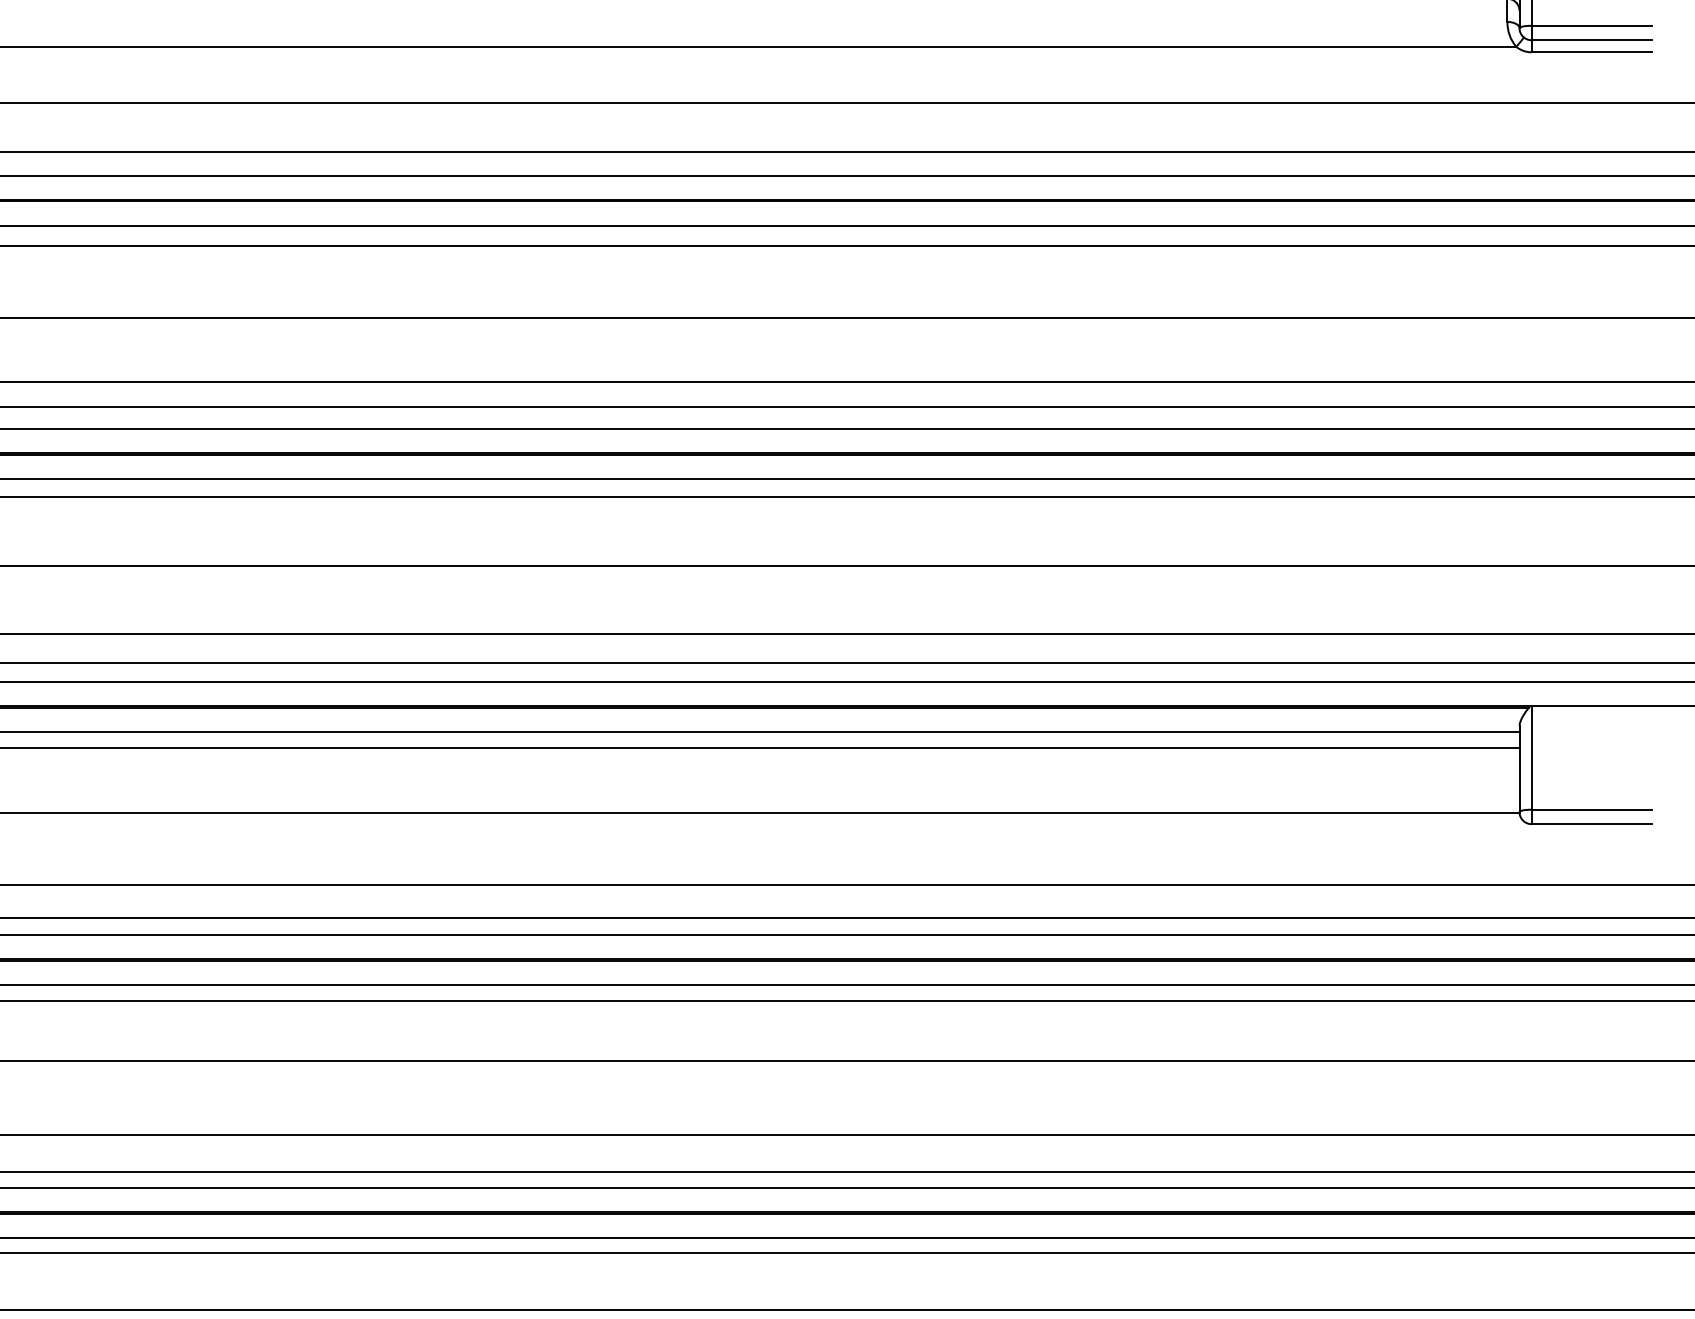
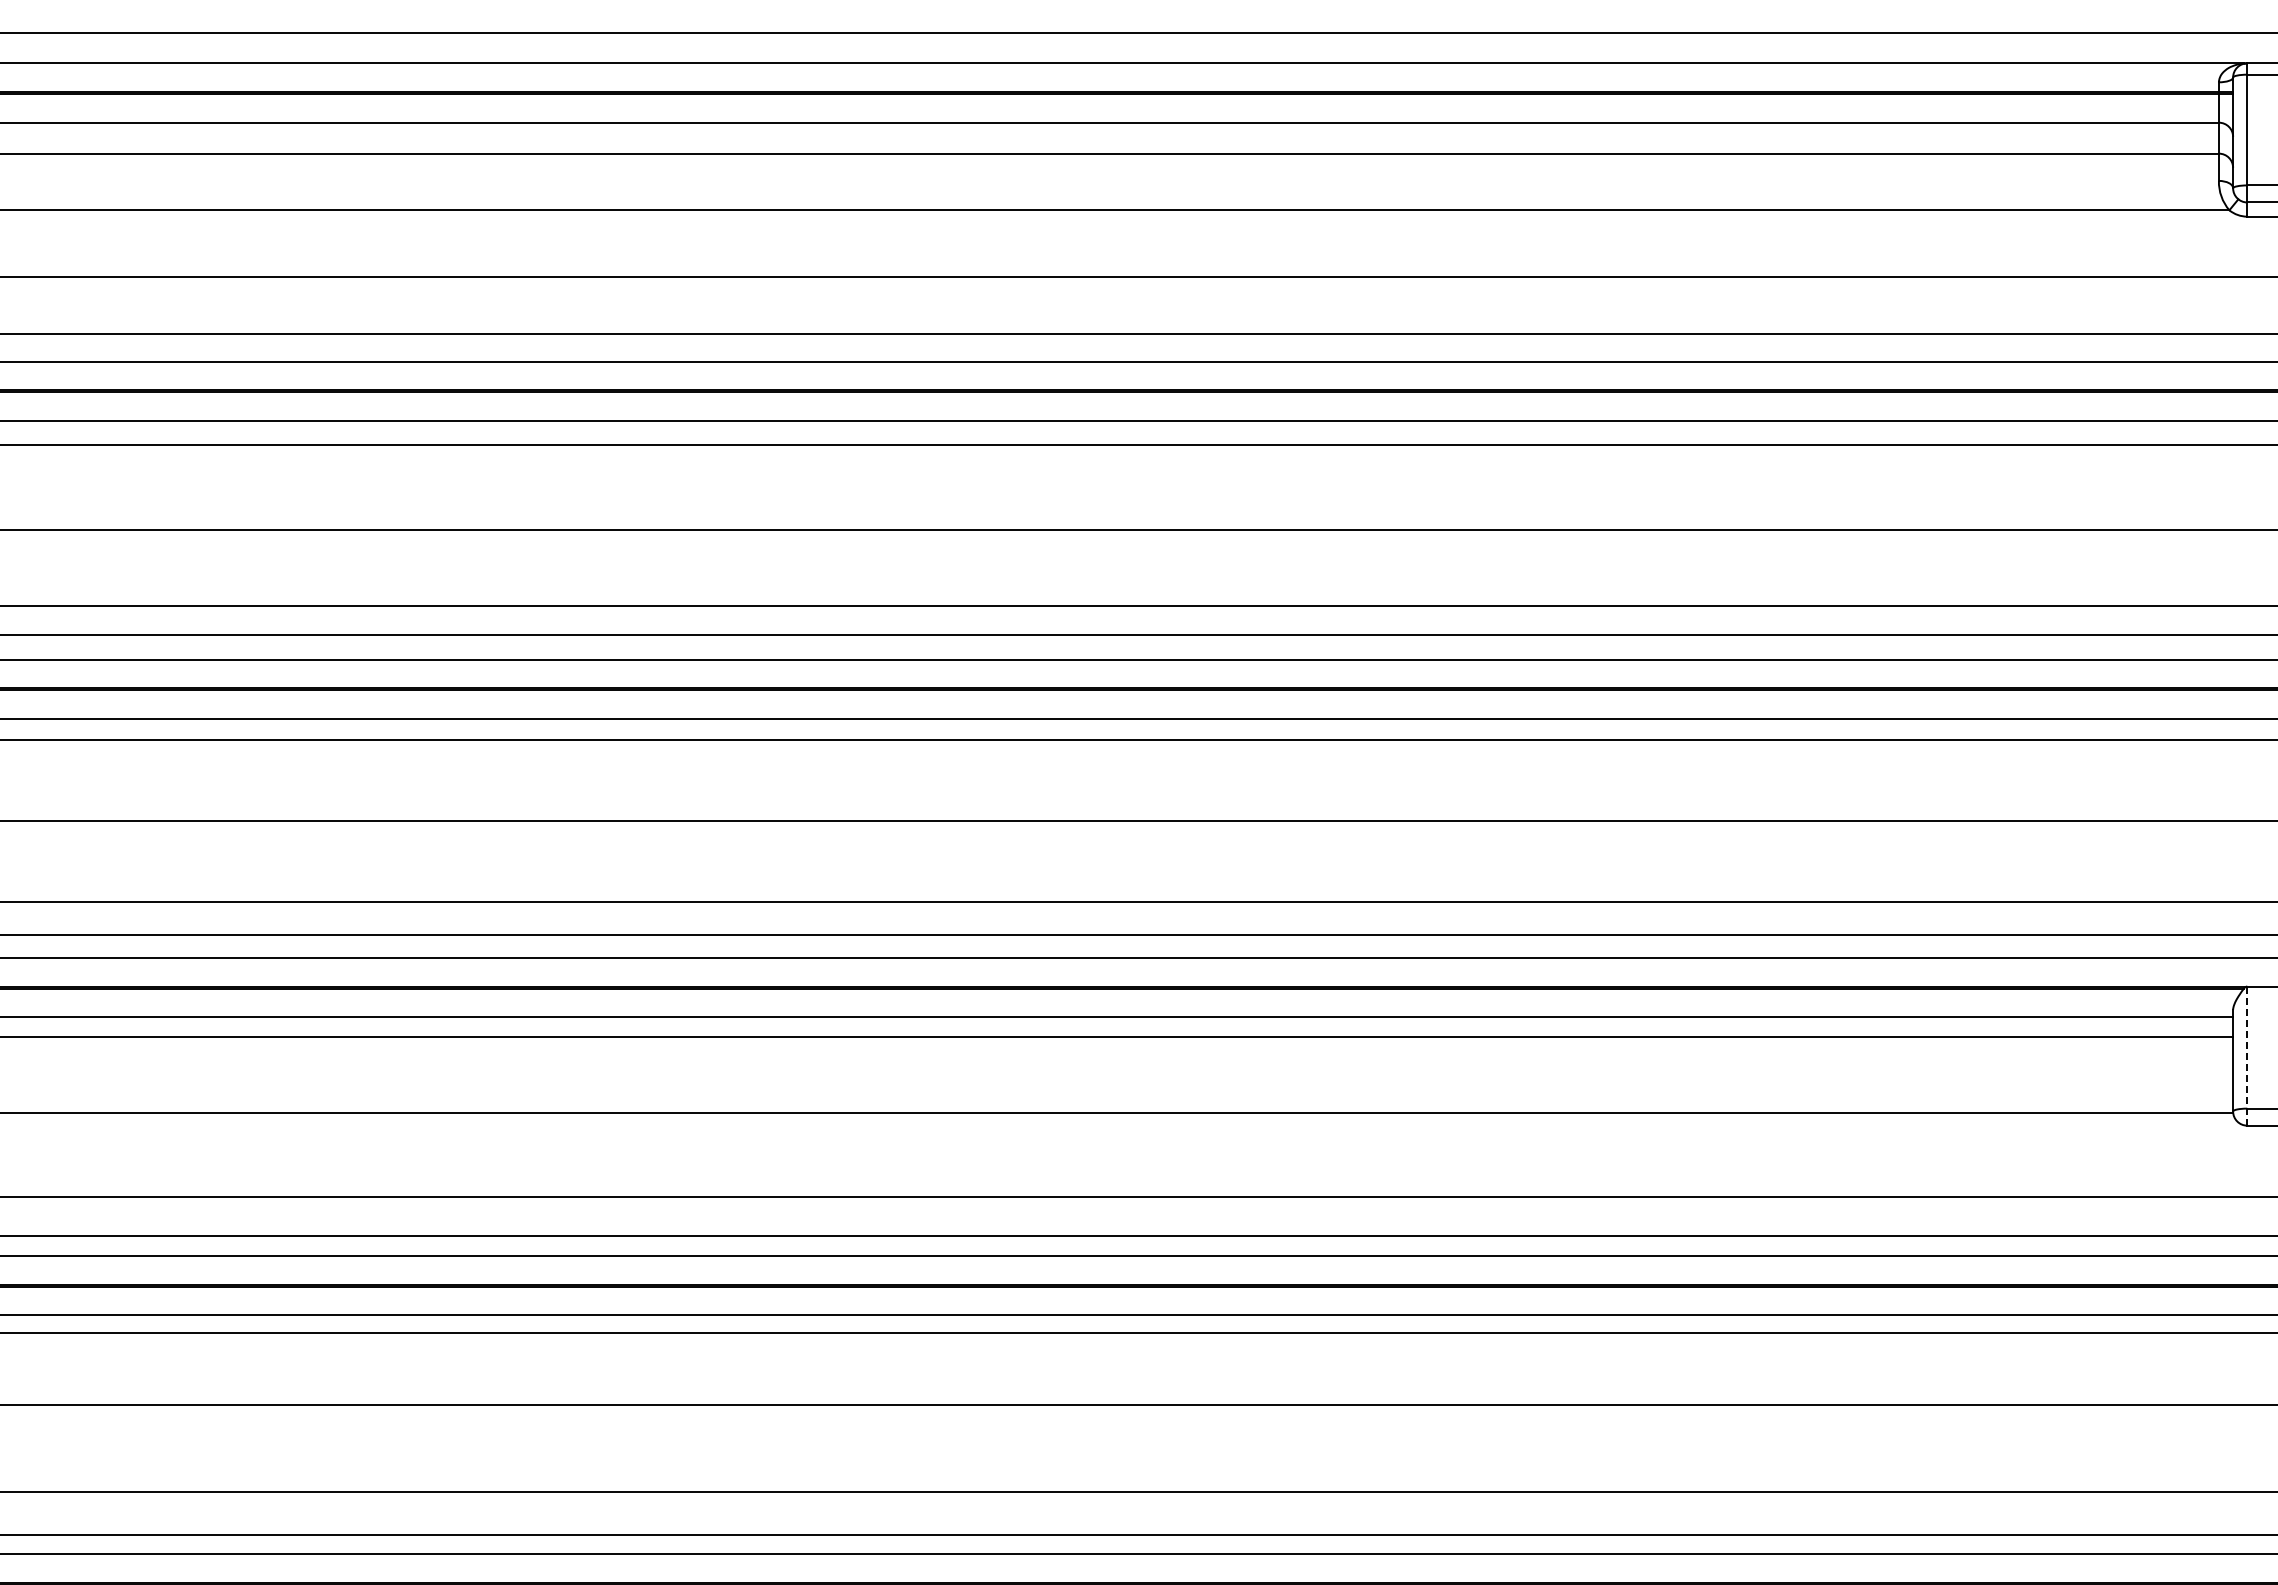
line: (1531, 765) -> (2247, 1056), solid -> dashed

